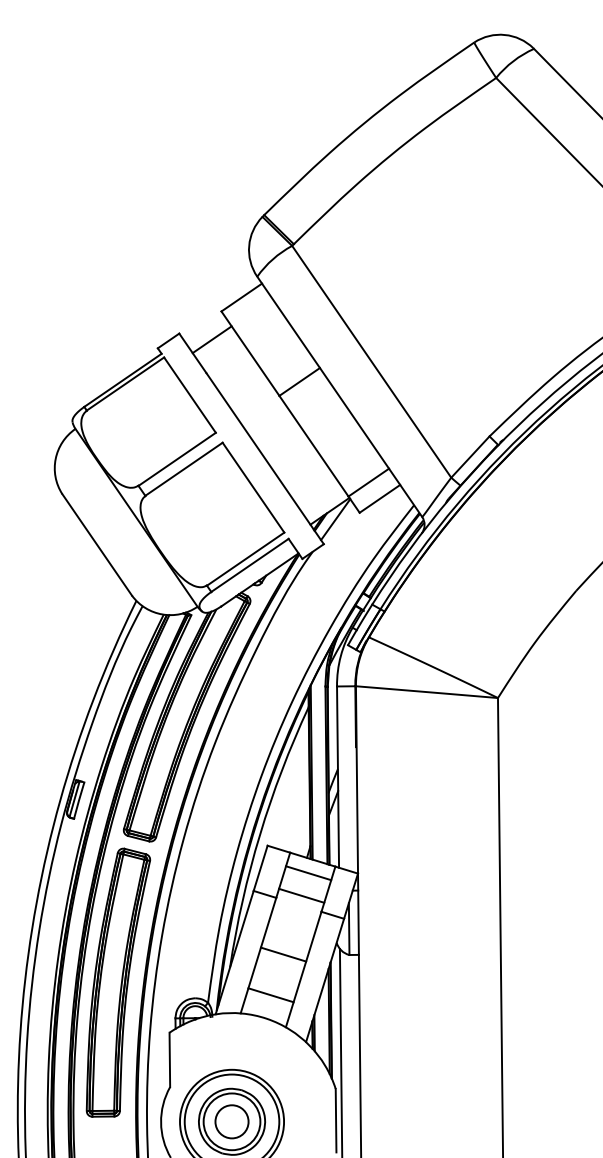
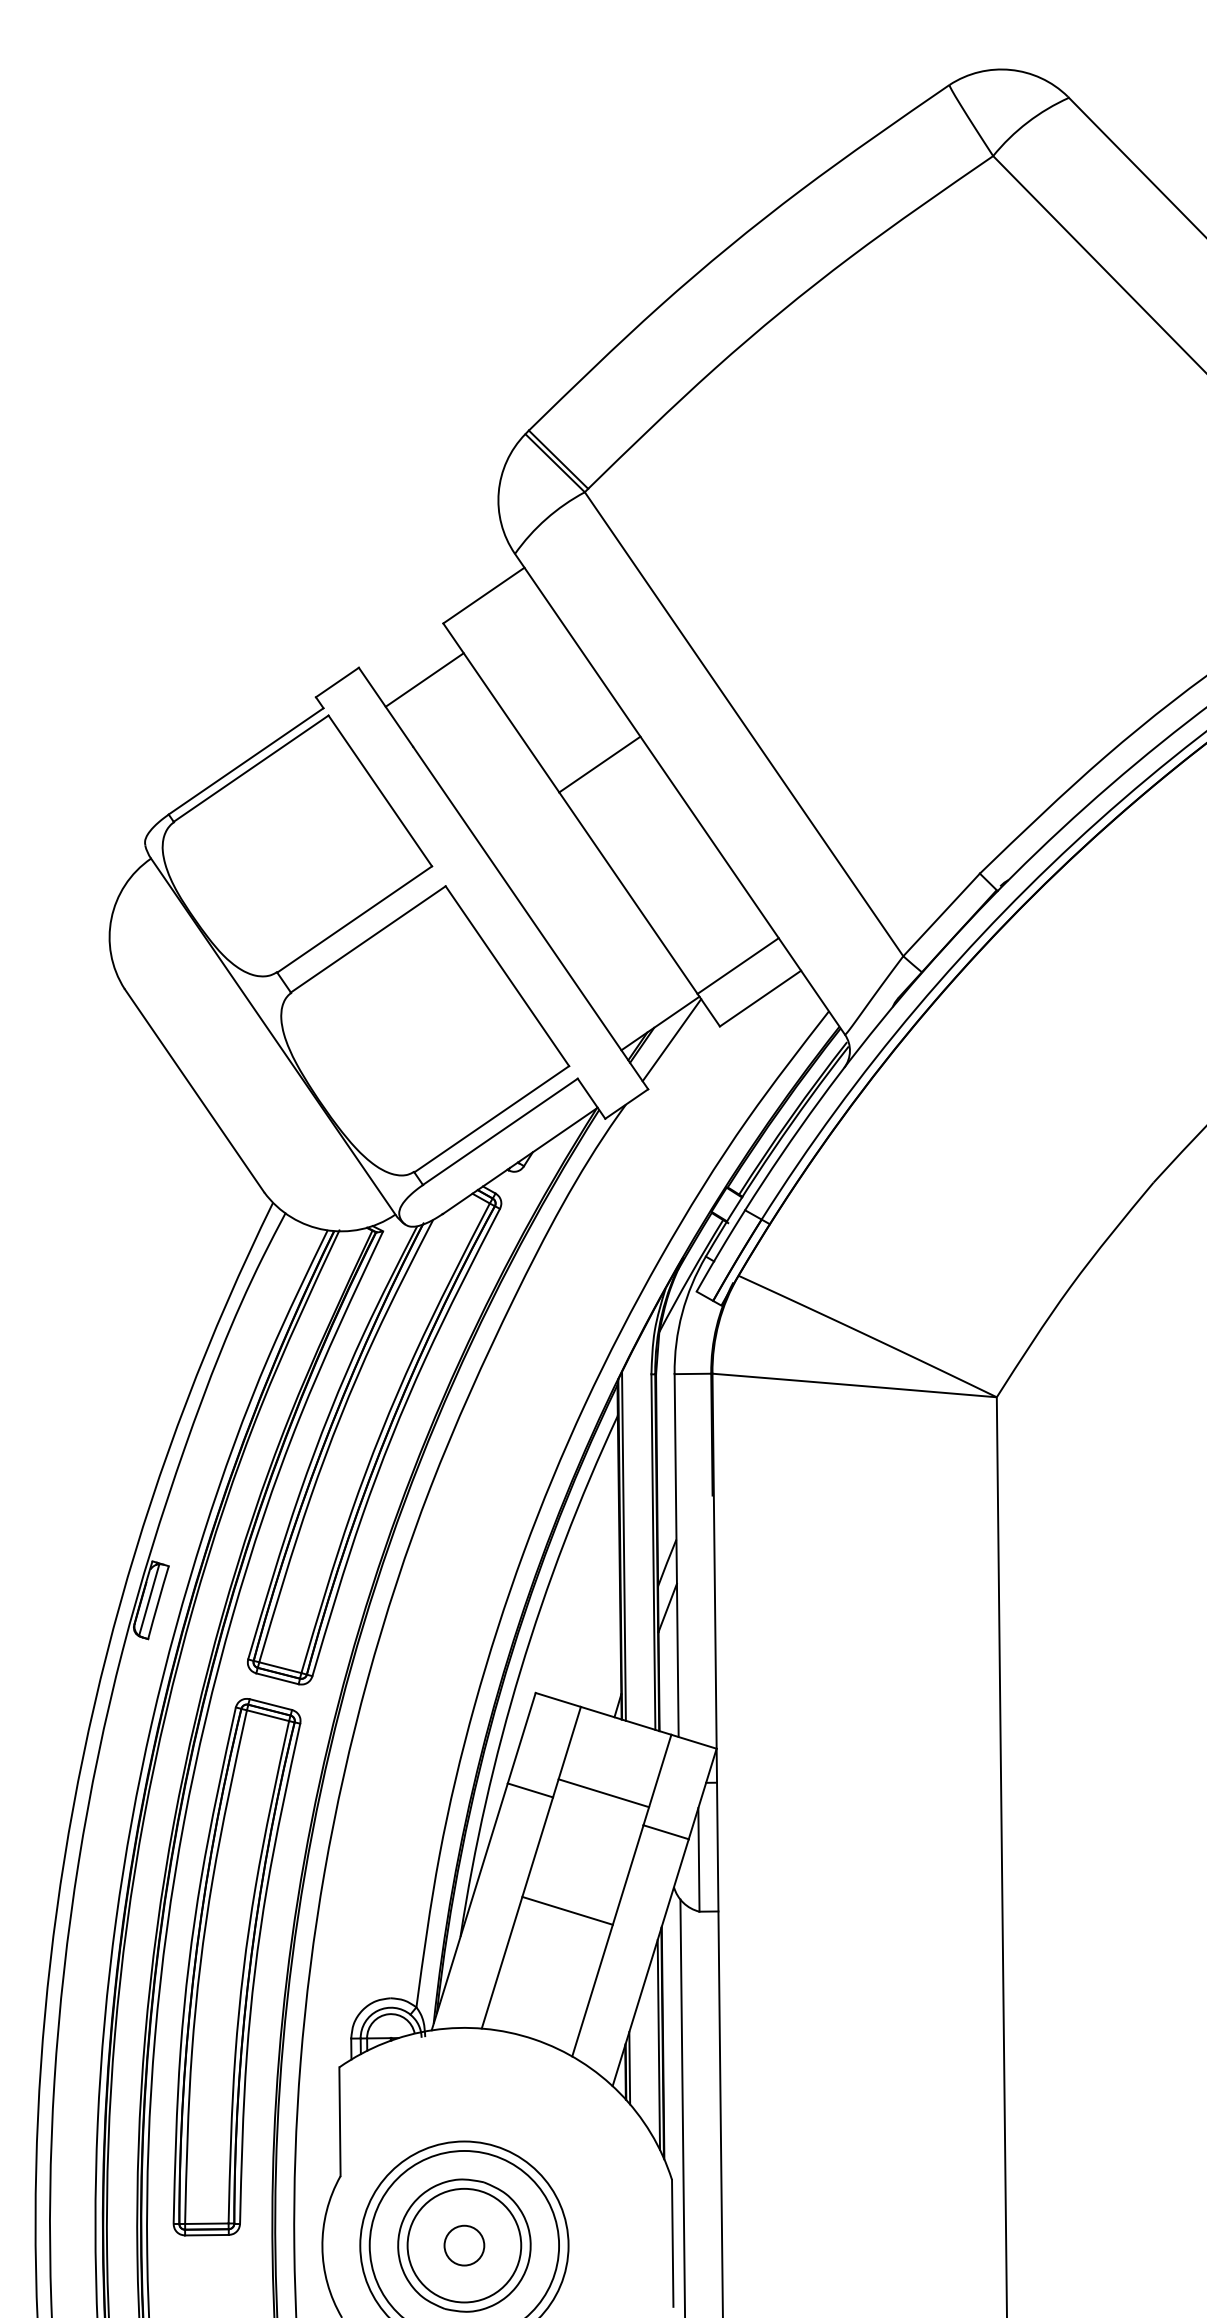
line: (308, 873) -> (617, 1748), removed
line: (270, 995) -> (541, 1992), removed
circle: (231, 1121) -> (463, 2244), size x0.6

